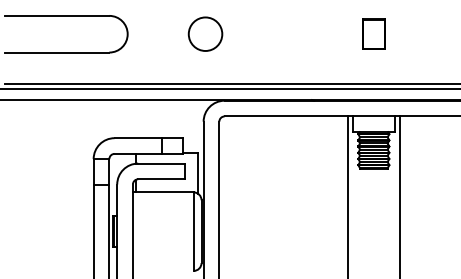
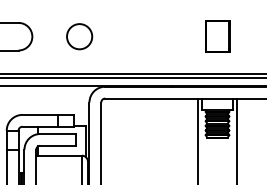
circle: (205, 33) -> (79, 36), moved
part: (373, 33) -> (217, 36), size x1.43

